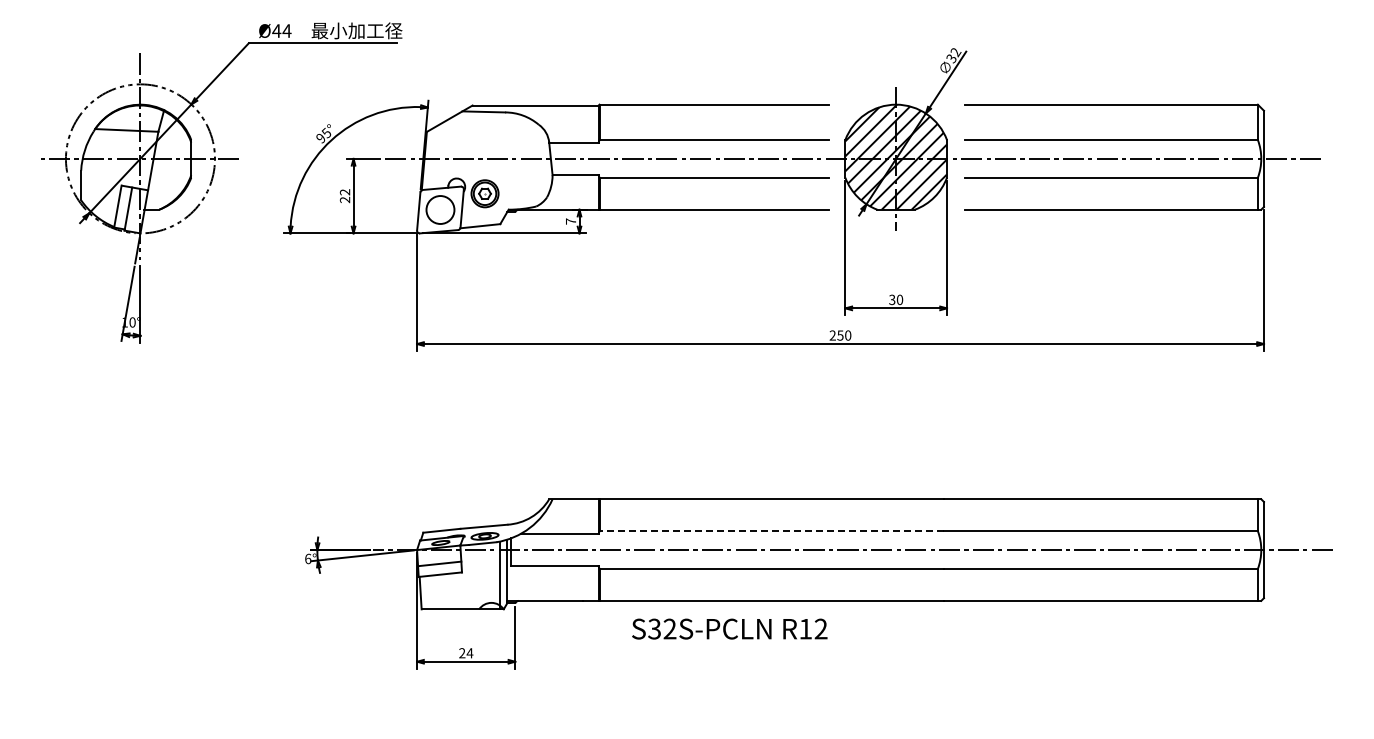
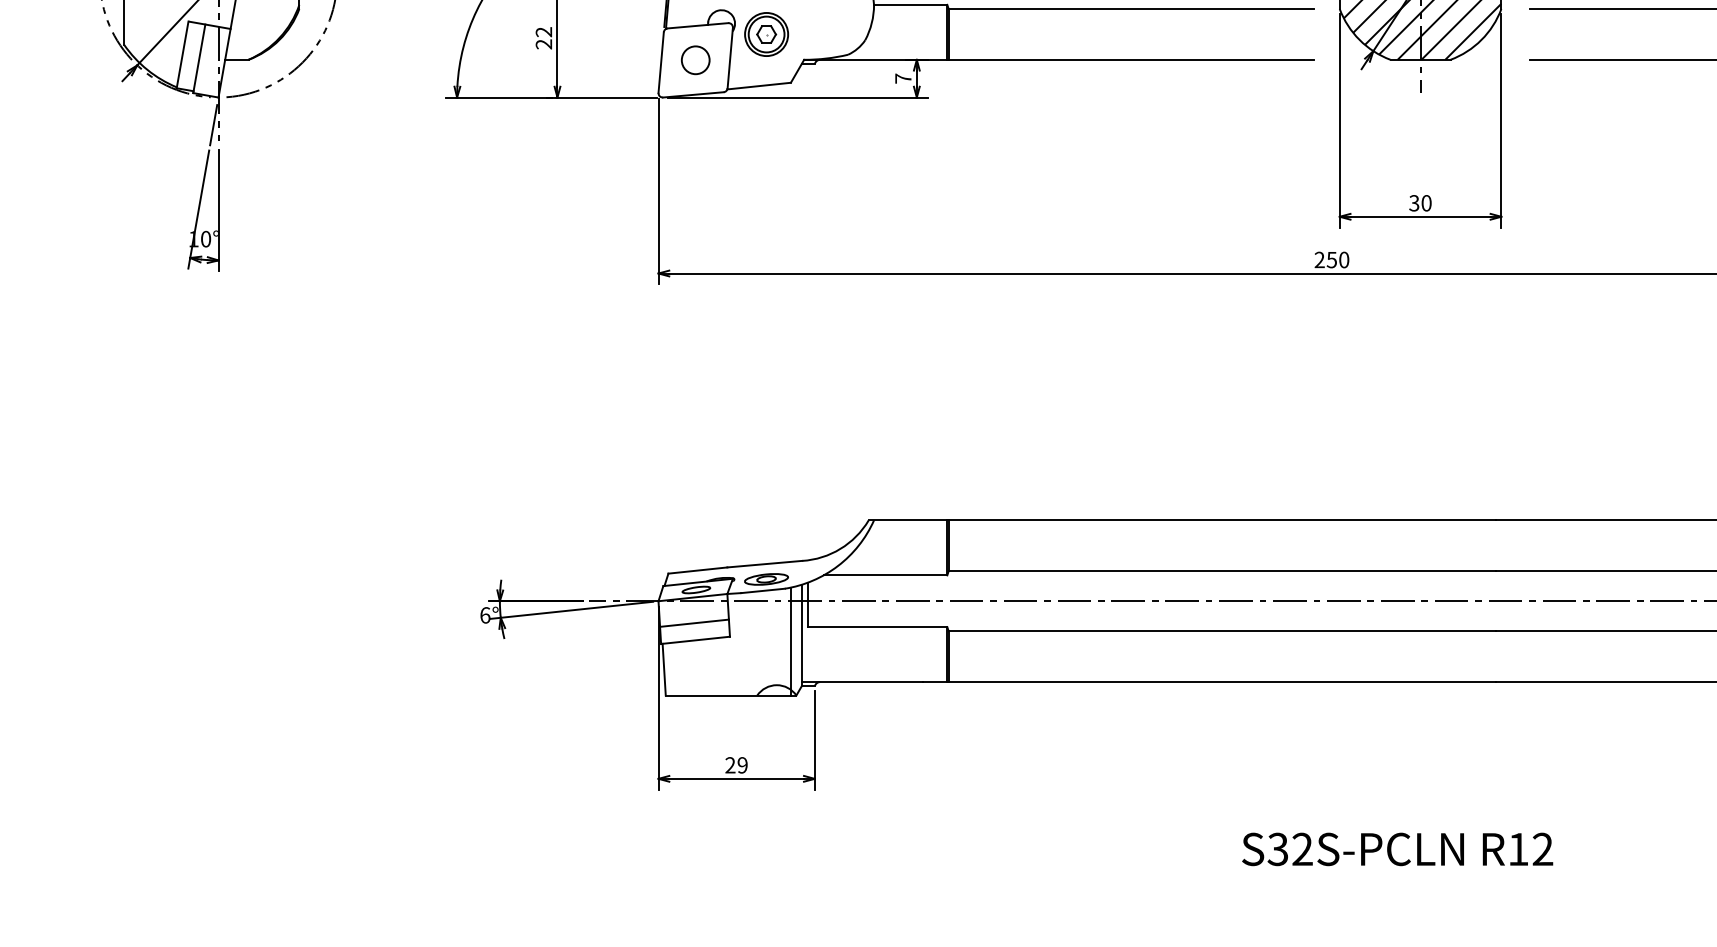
circle: (440, 209) -> (695, 59), size x0.62
line: (771, 531) -> (1222, 571), dashed -> solid
text: (729, 628) -> (1397, 848), moved
text: (469, 653) -> (741, 765), 24 -> 29

